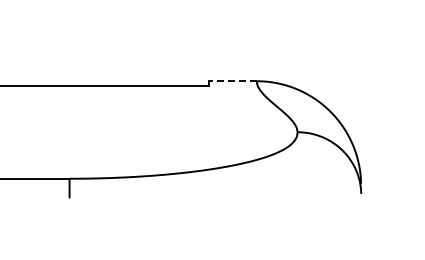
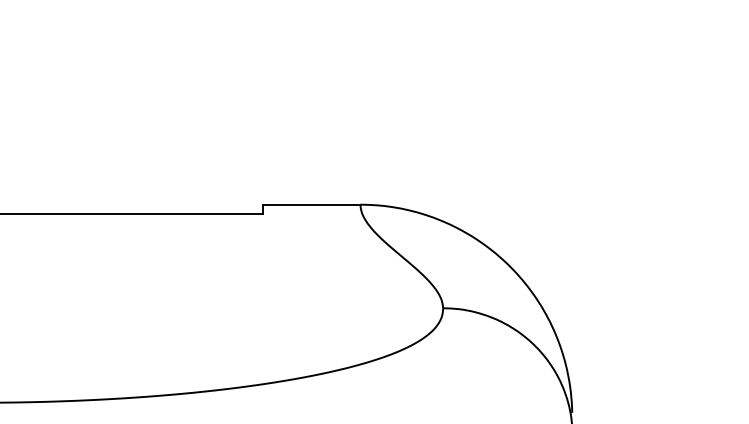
line: (232, 81) -> (311, 205), dashed -> solid

